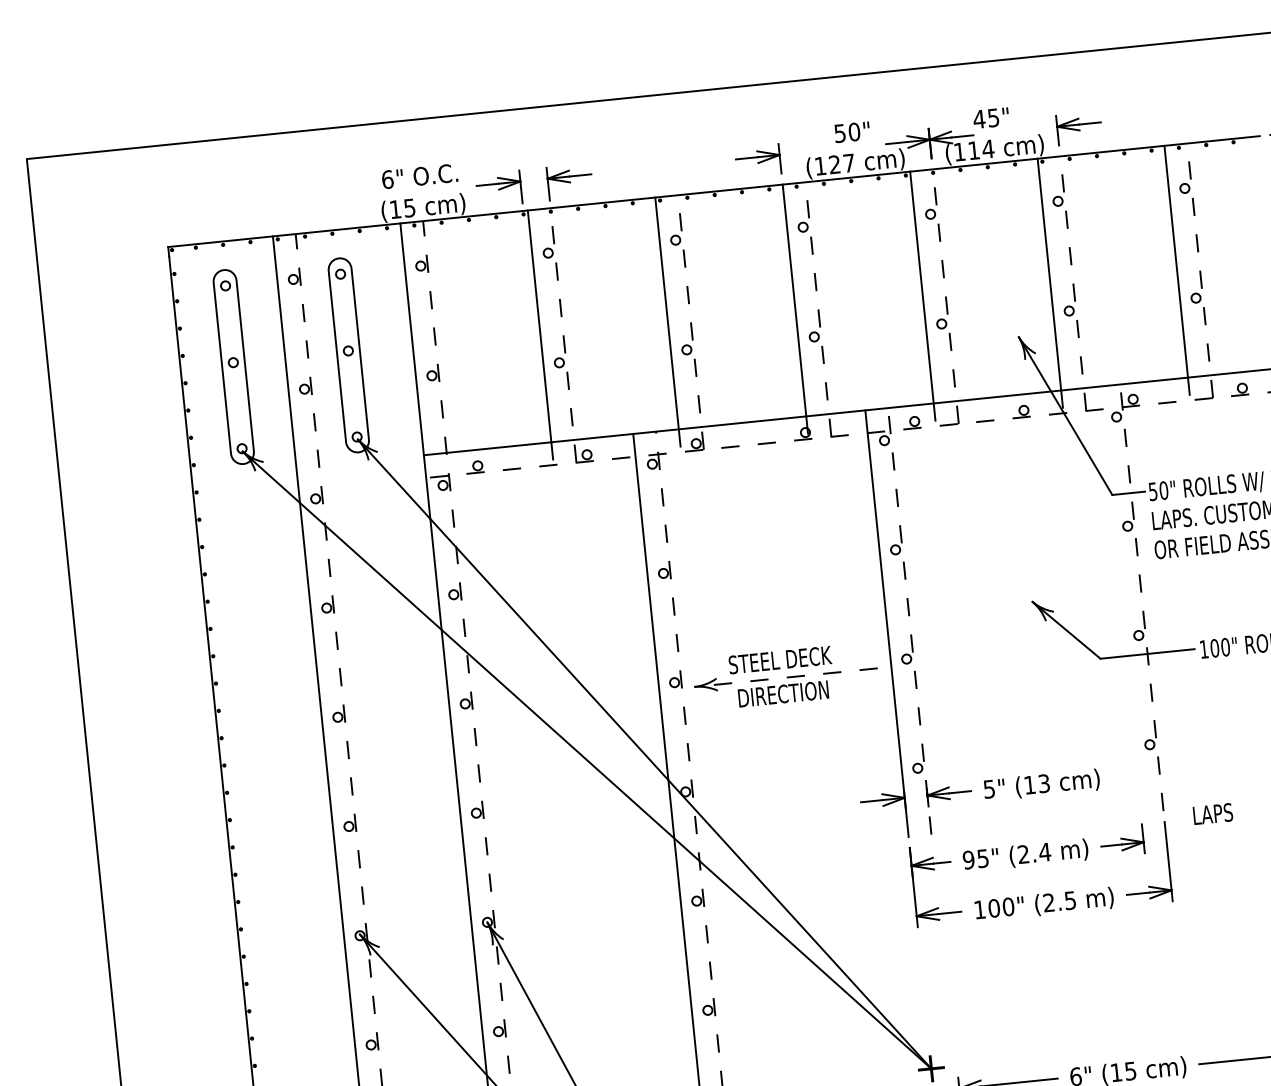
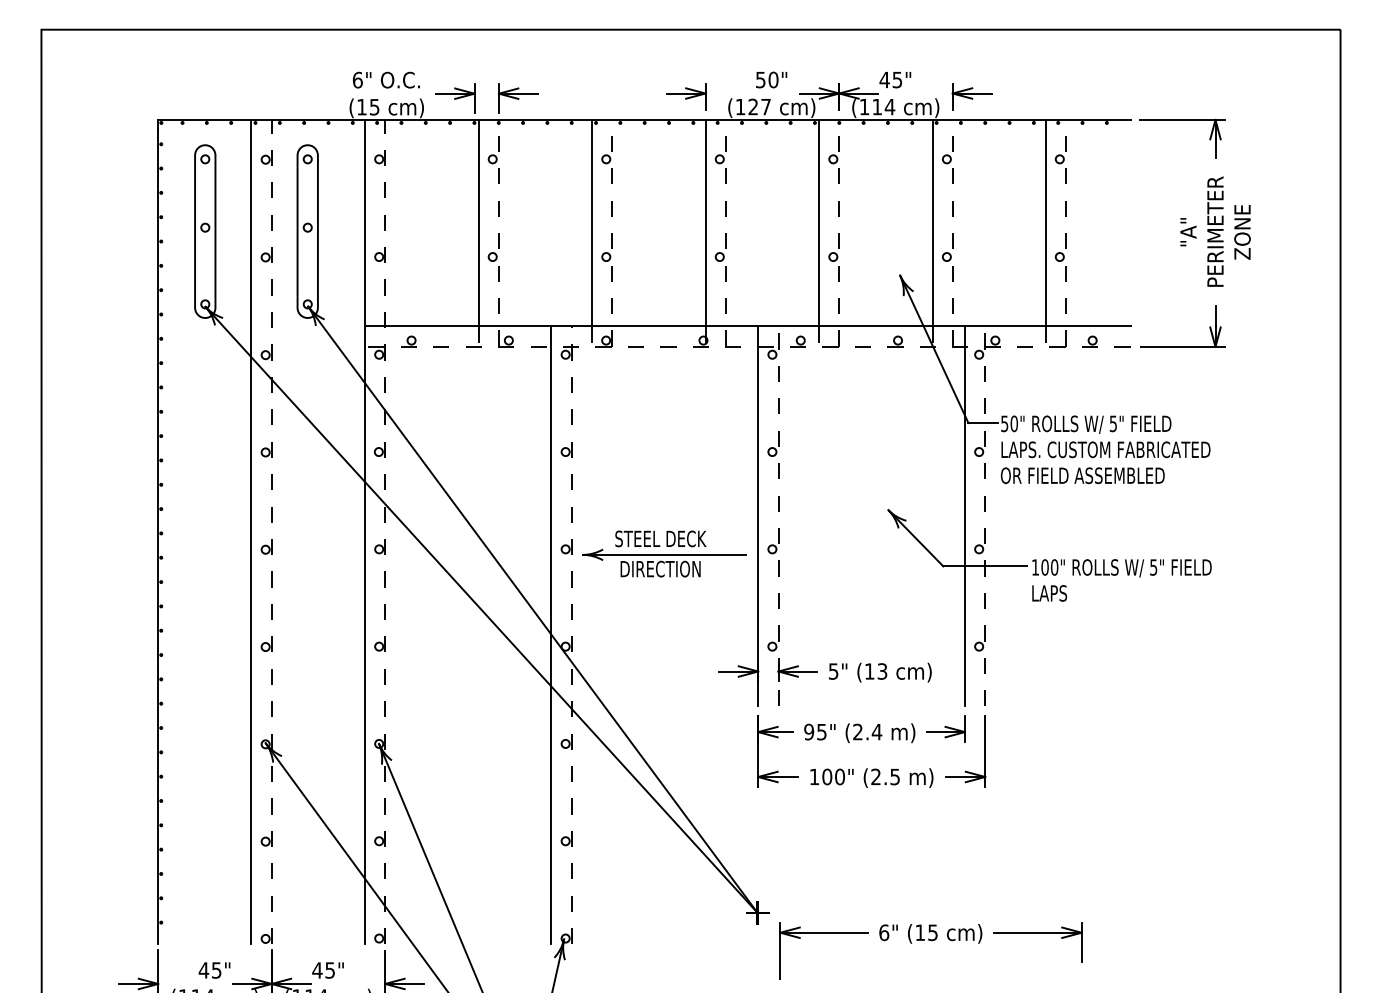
line: (1118, 600) -> (964, 516), added
line: (786, 677) -> (664, 554), dashed -> solid
text: (1212, 814) -> (1049, 593), moved

